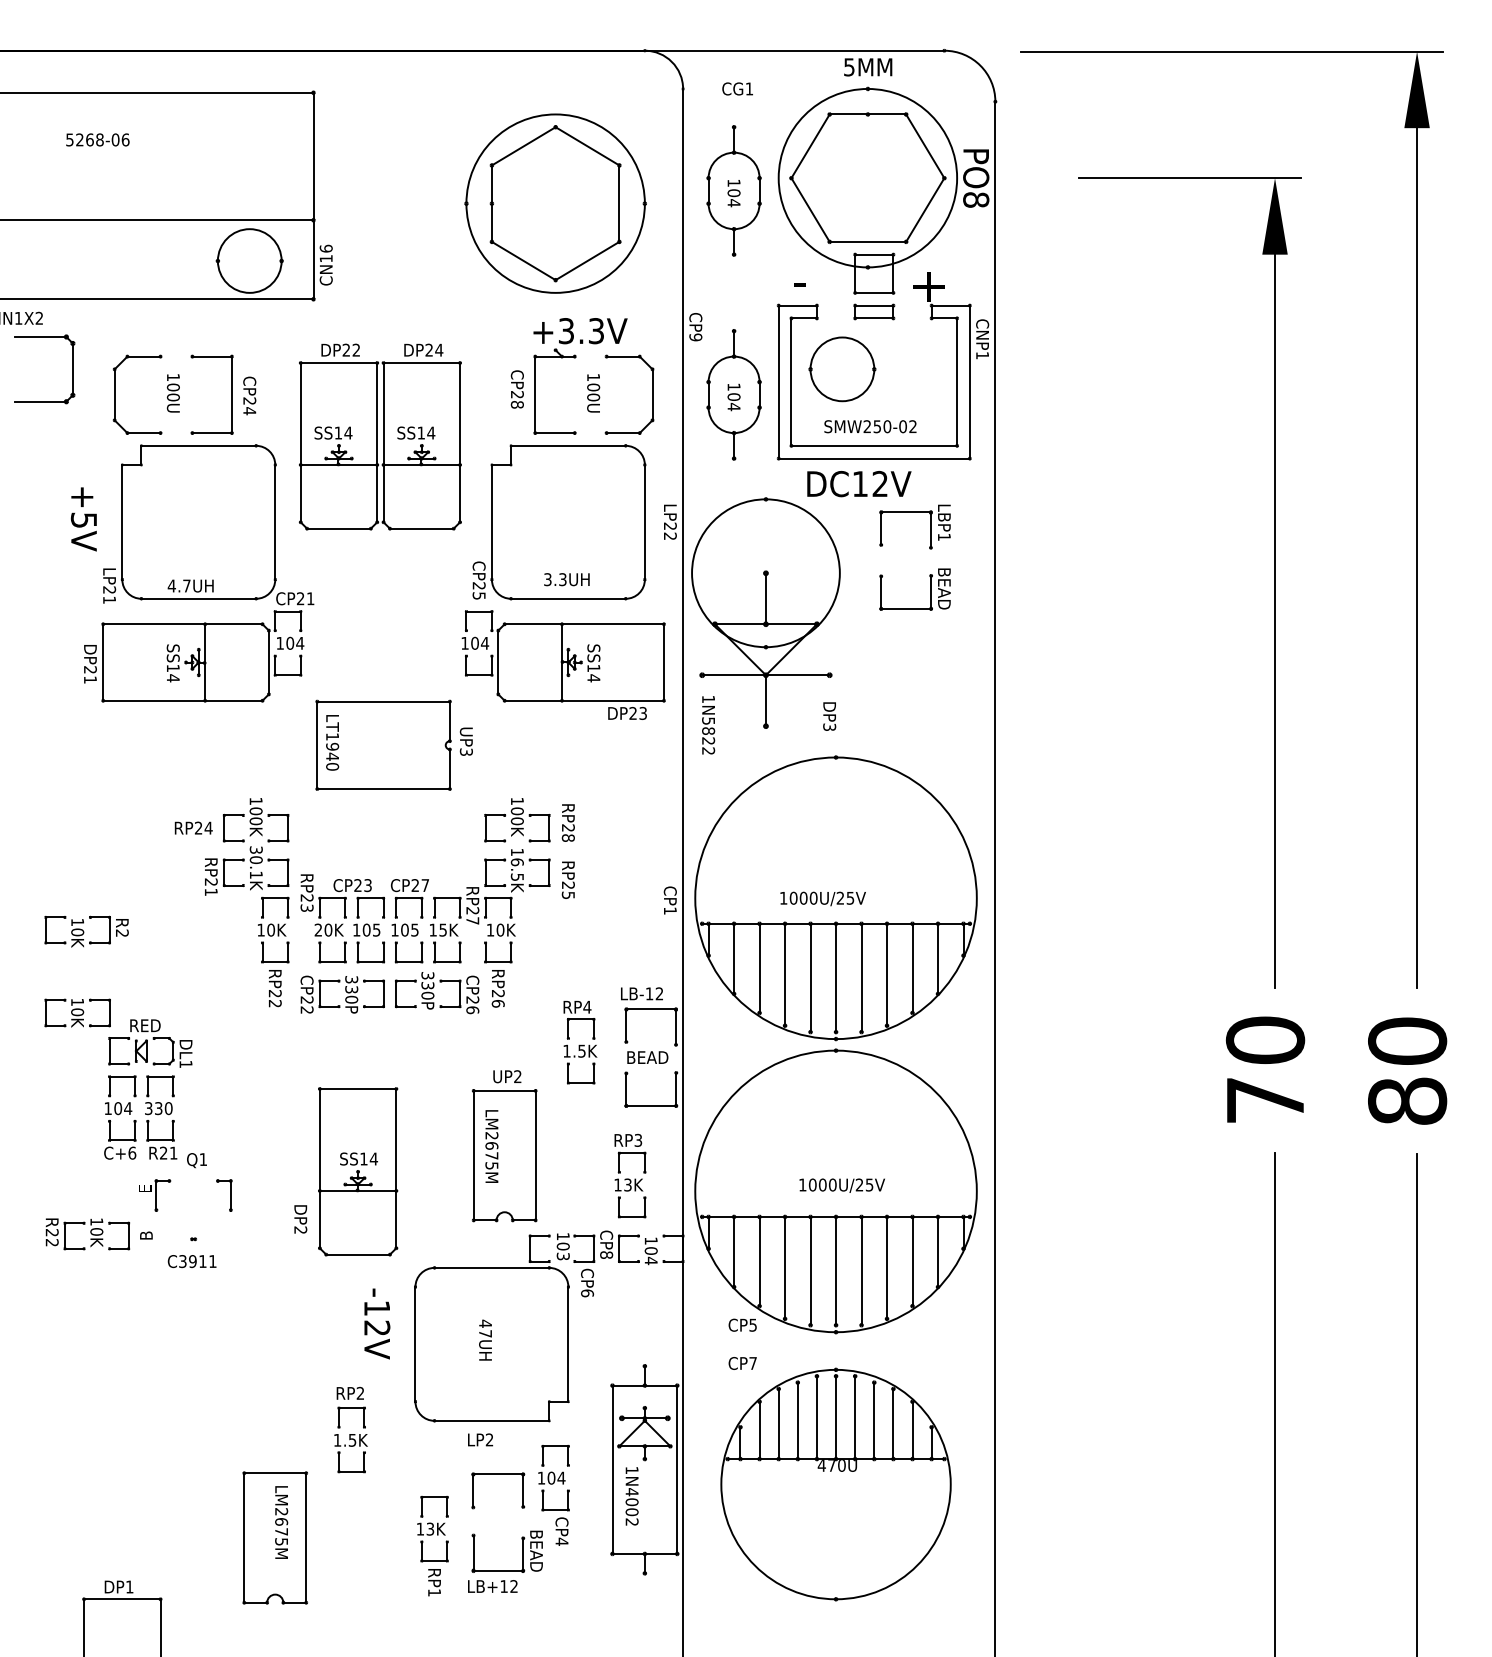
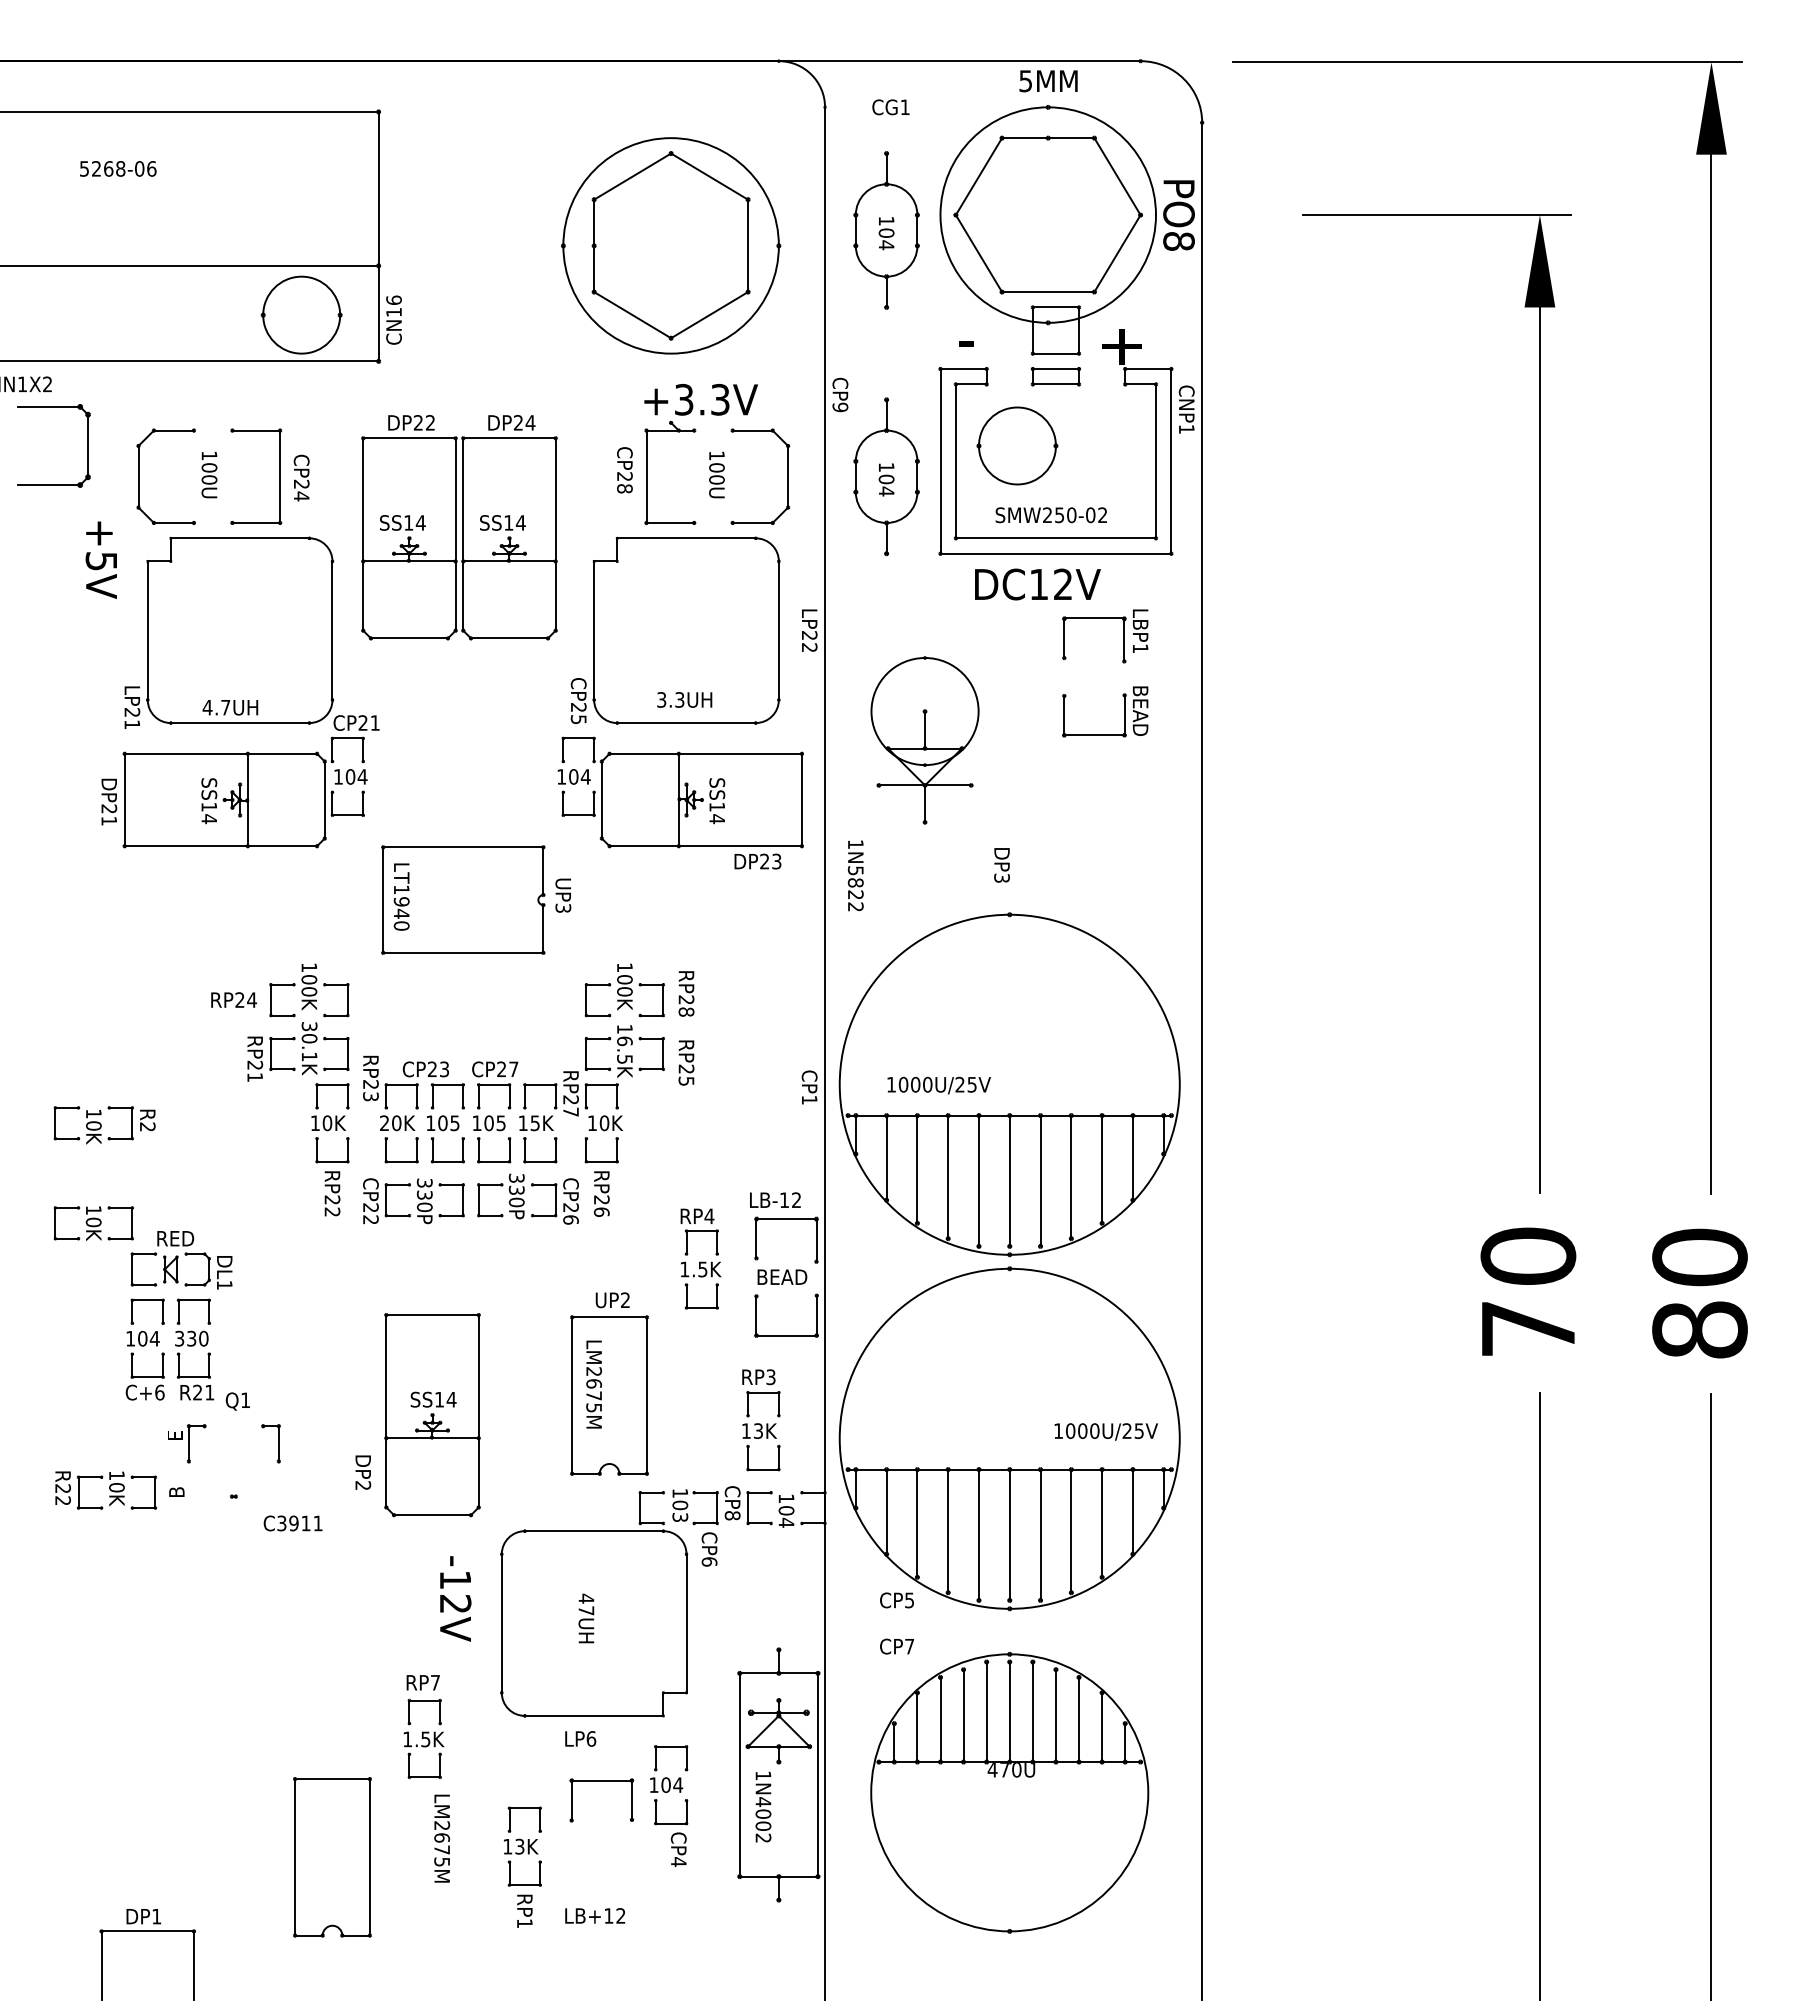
text: (83, 518) -> (100, 559), moved
part: (765, 613) -> (924, 740), size x0.6
text: (822, 898) -> (938, 1085), moved
text: (841, 1185) -> (1105, 1431), moved
text: (191, 1261) -> (292, 1523), moved
text: (359, 1393) -> (434, 1682), RP2 -> RP7
text: (489, 1439) -> (591, 1738), LP2 -> LP6
text: (281, 1522) -> (442, 1838), moved
part: (522, 1551) -> (631, 1873), removed

